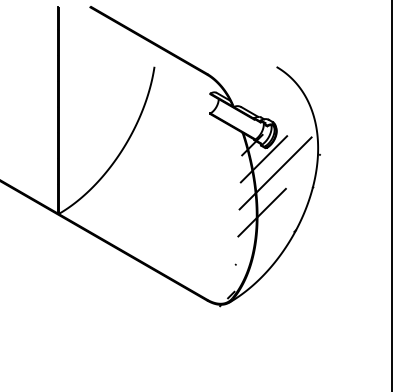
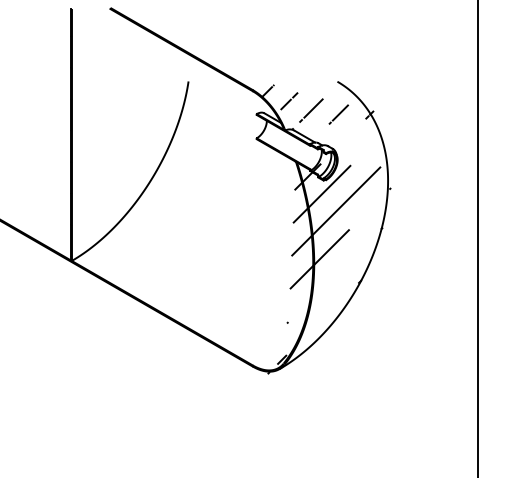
hatch: (203, 59) -> (248, 72), added

